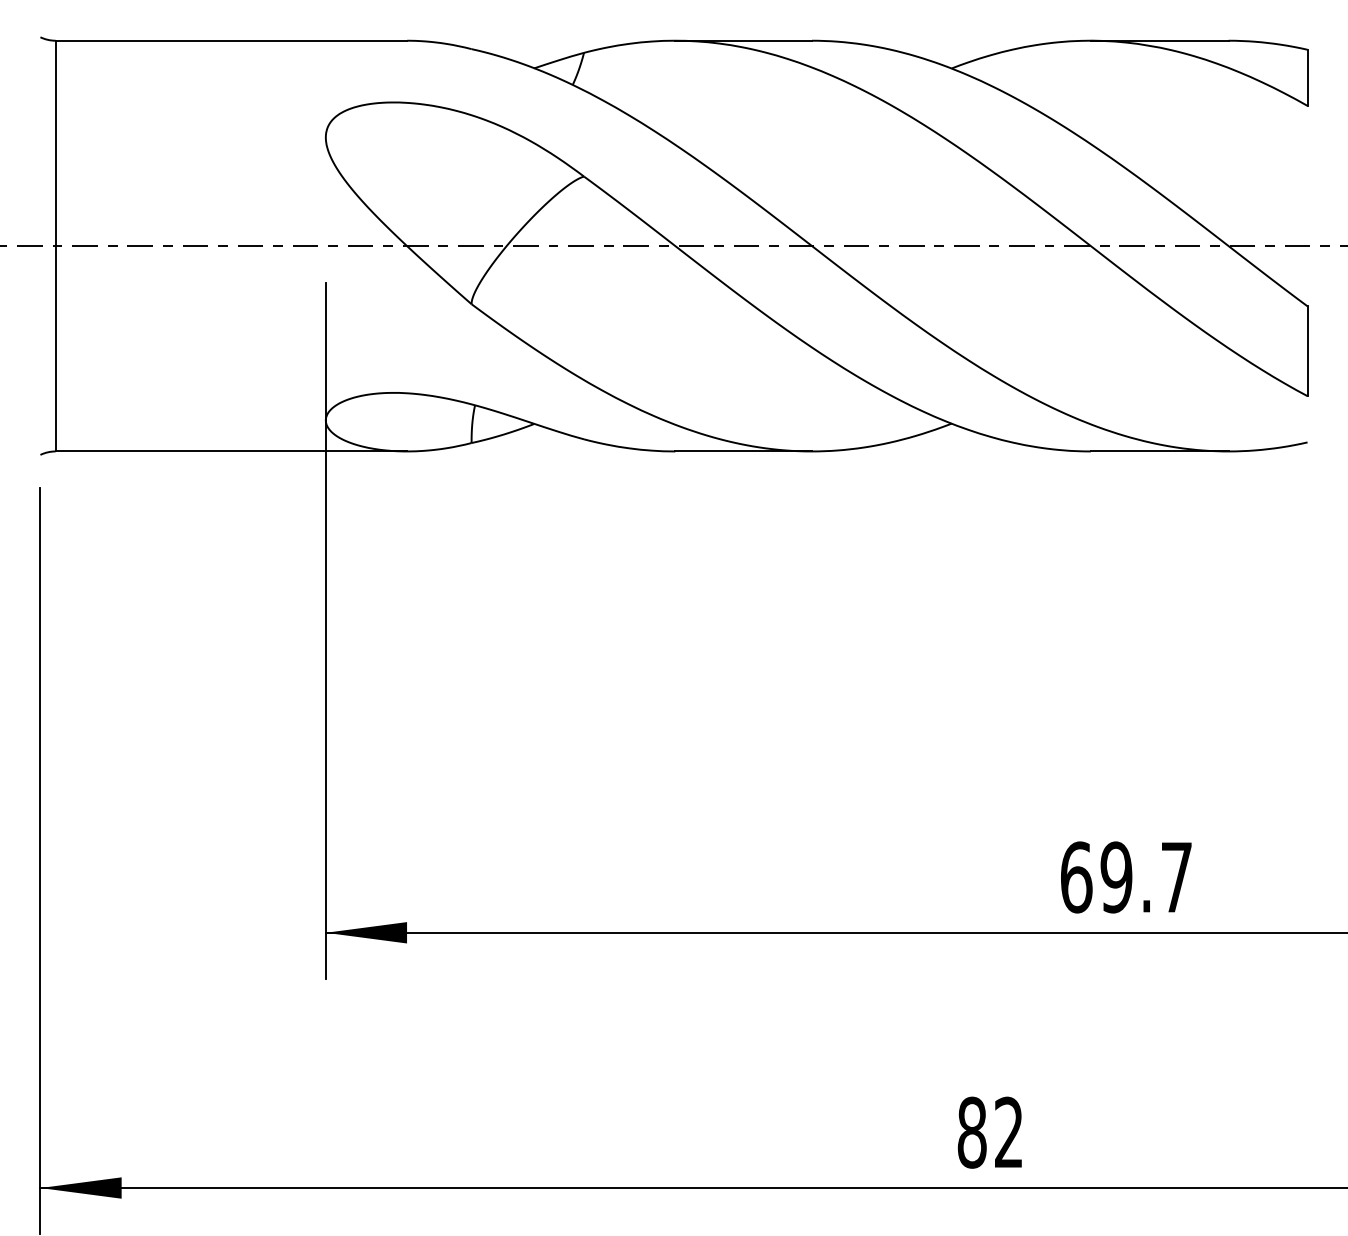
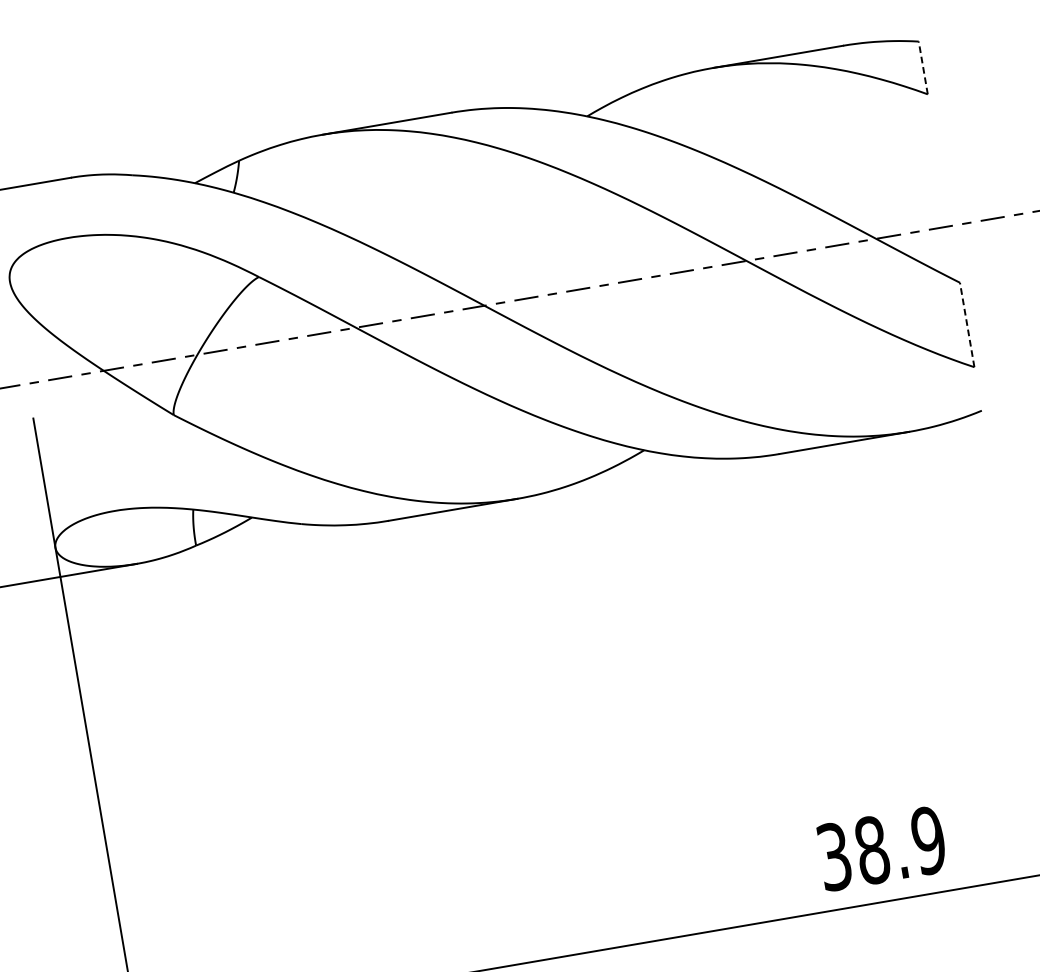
line: (1307, 77) -> (923, 67), solid -> dashed
line: (1307, 351) -> (967, 325), solid -> dashed
text: (1126, 877) -> (881, 848), 69.7 -> 38.9

